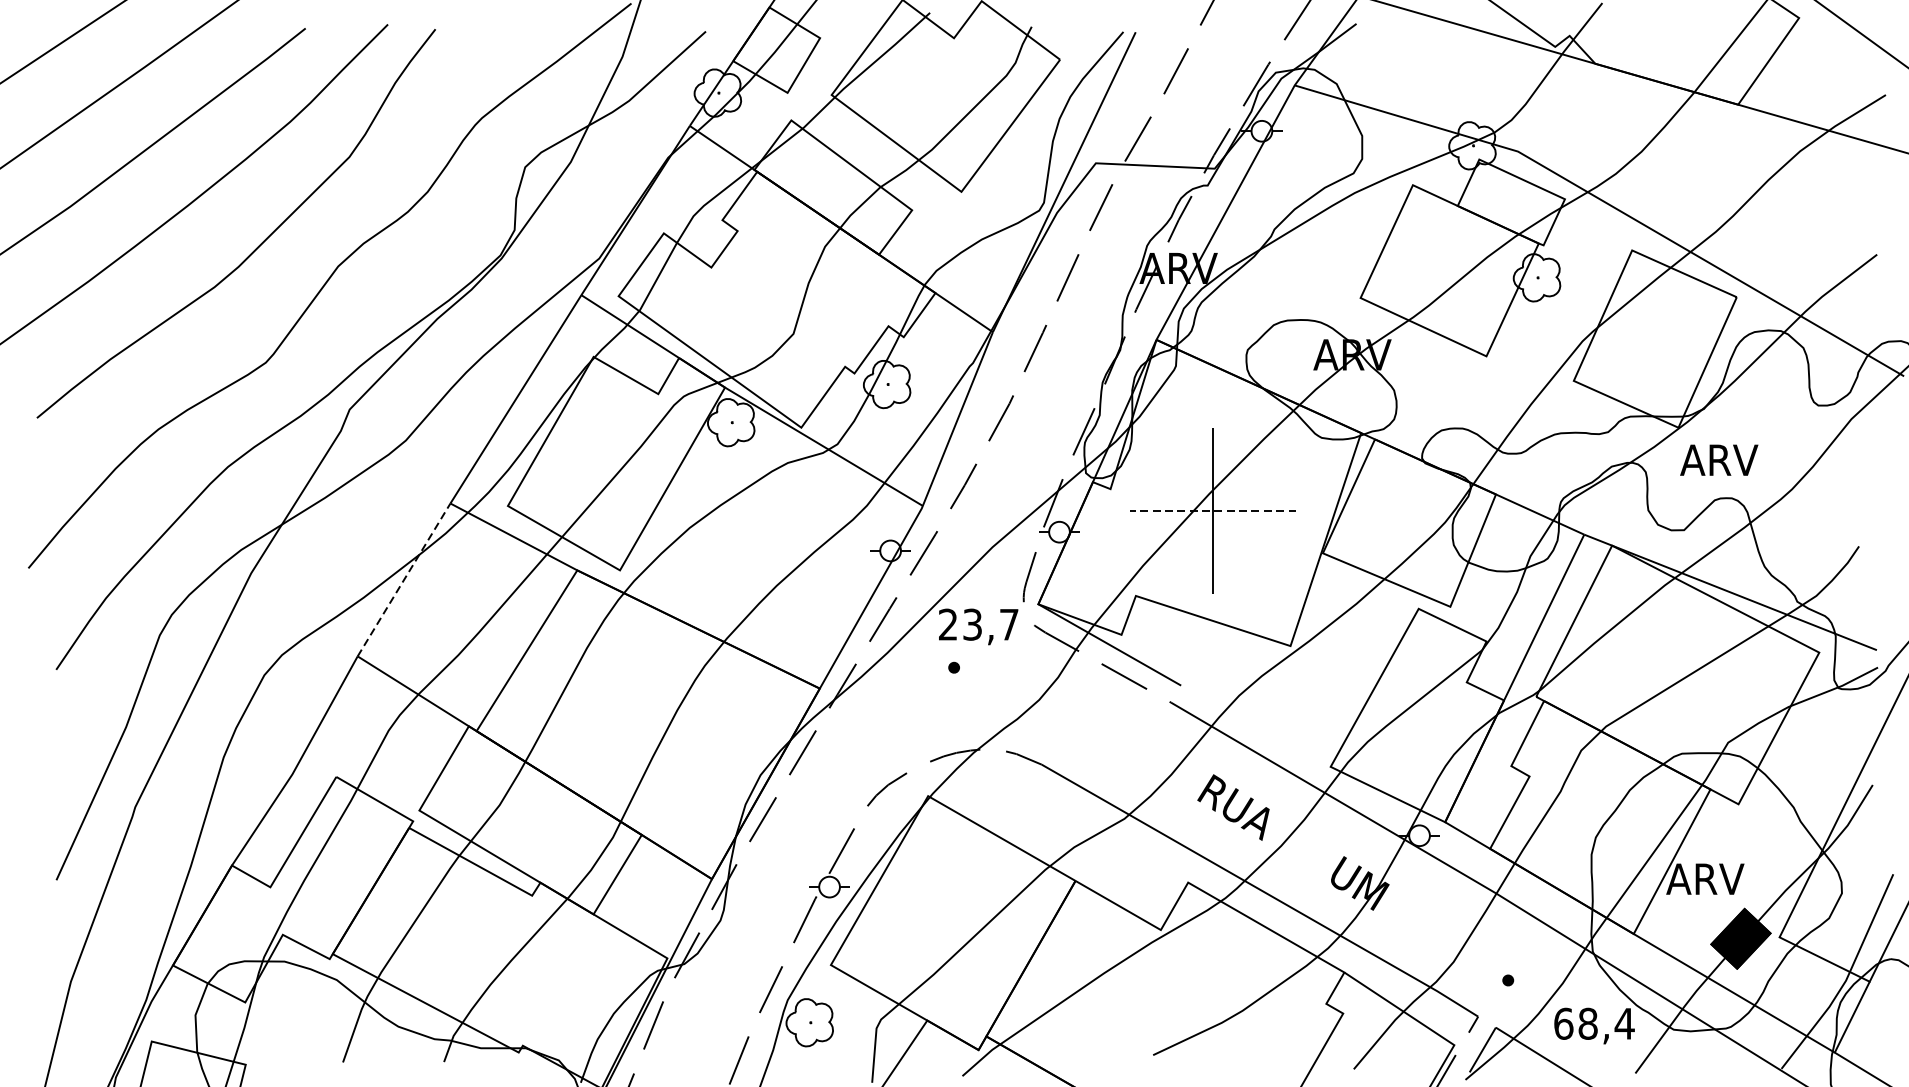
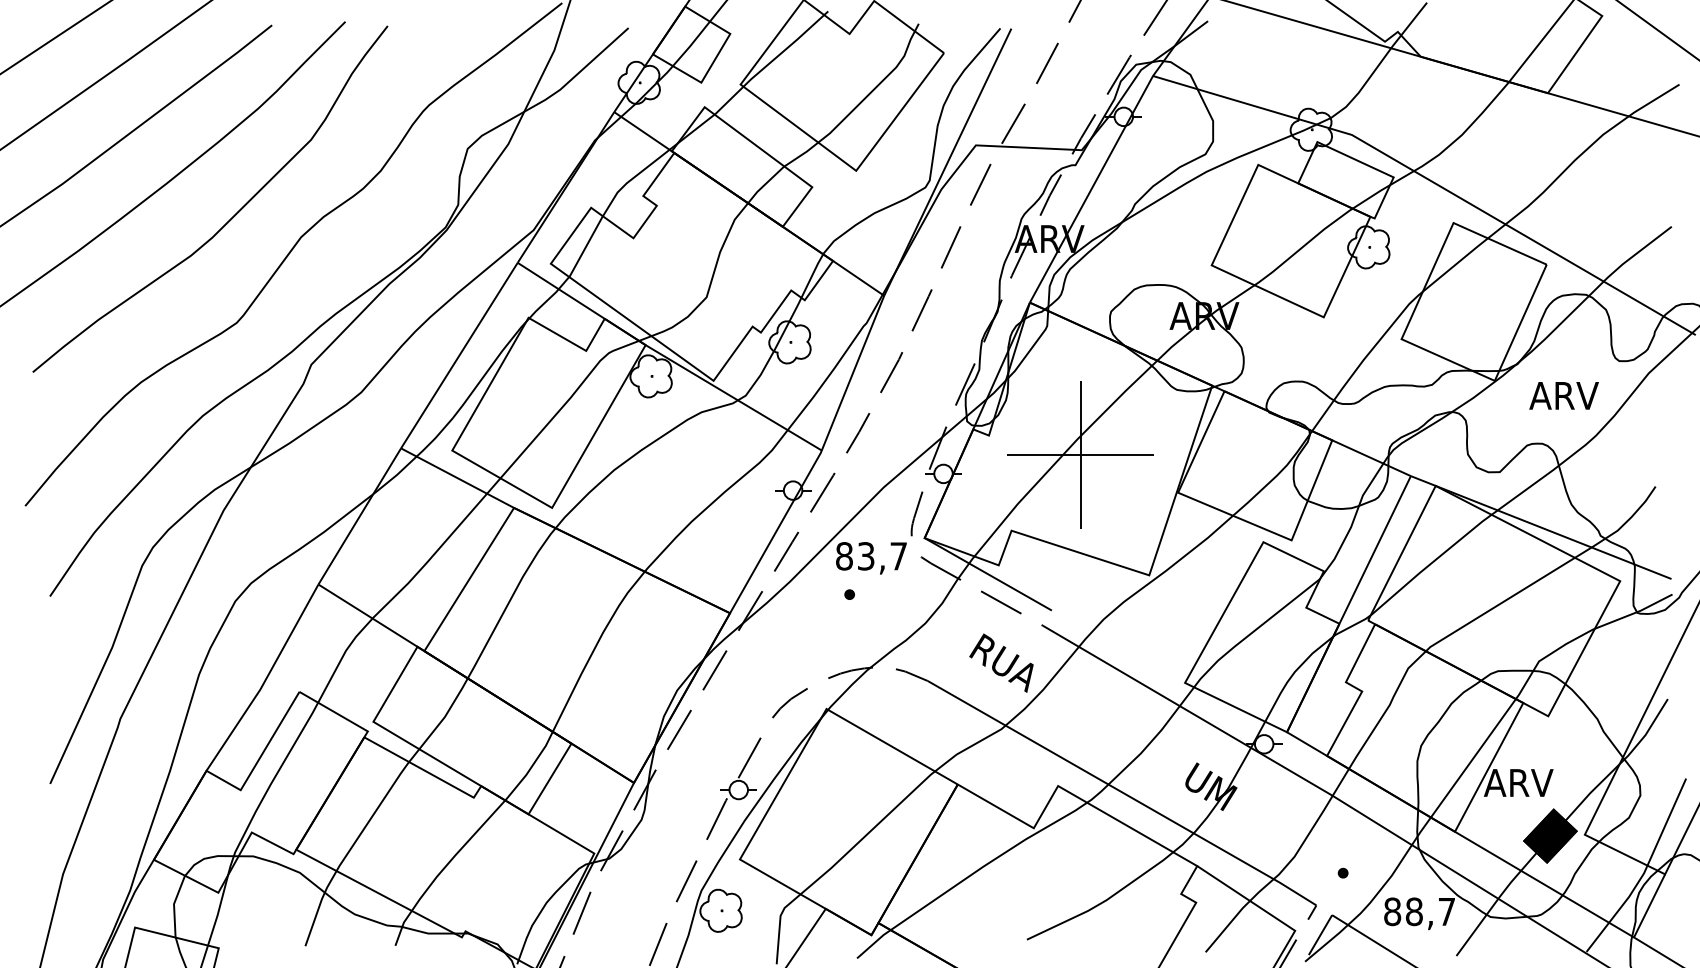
text: (1718, 459) -> (1563, 395), moved
line: (1213, 511) -> (1080, 455), dashed -> solid
line: (403, 579) -> (359, 516), dashed -> solid
text: (948, 624) -> (844, 556), 23,7 -> 83,7
text: (1233, 806) -> (1001, 662), moved
text: (1593, 1023) -> (1419, 911), 68,4 -> 88,7

